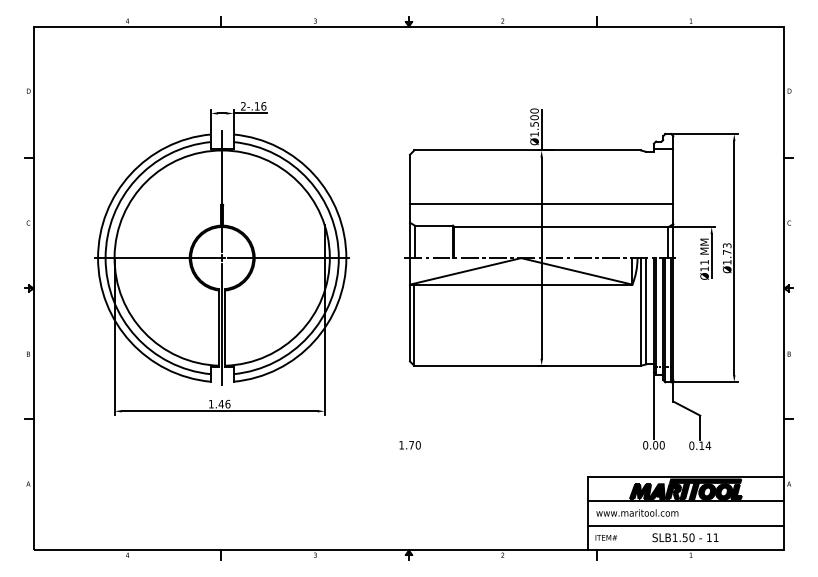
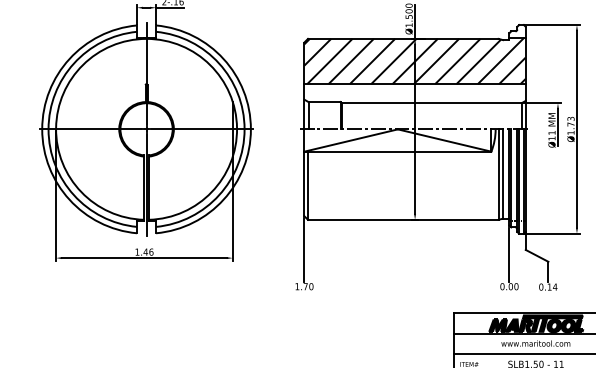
hatch: (541, 176) -> (414, 60), added
line: (410, 401) -> (304, 249), added
text: (637, 512) -> (535, 343), moved

